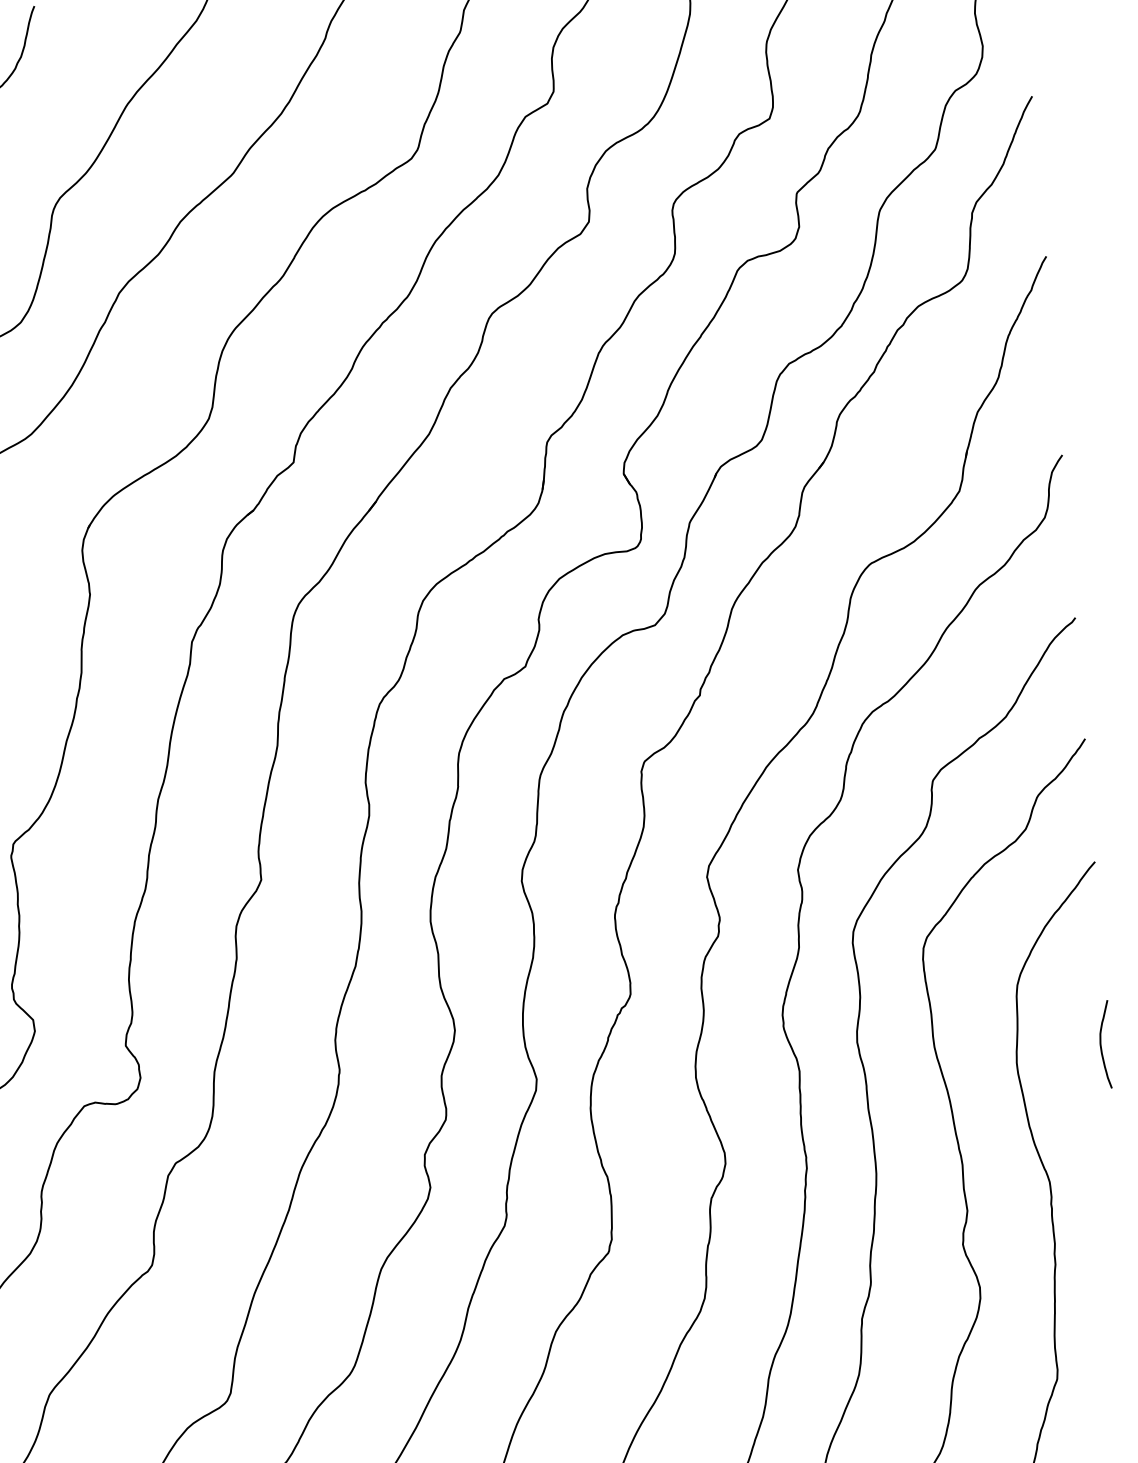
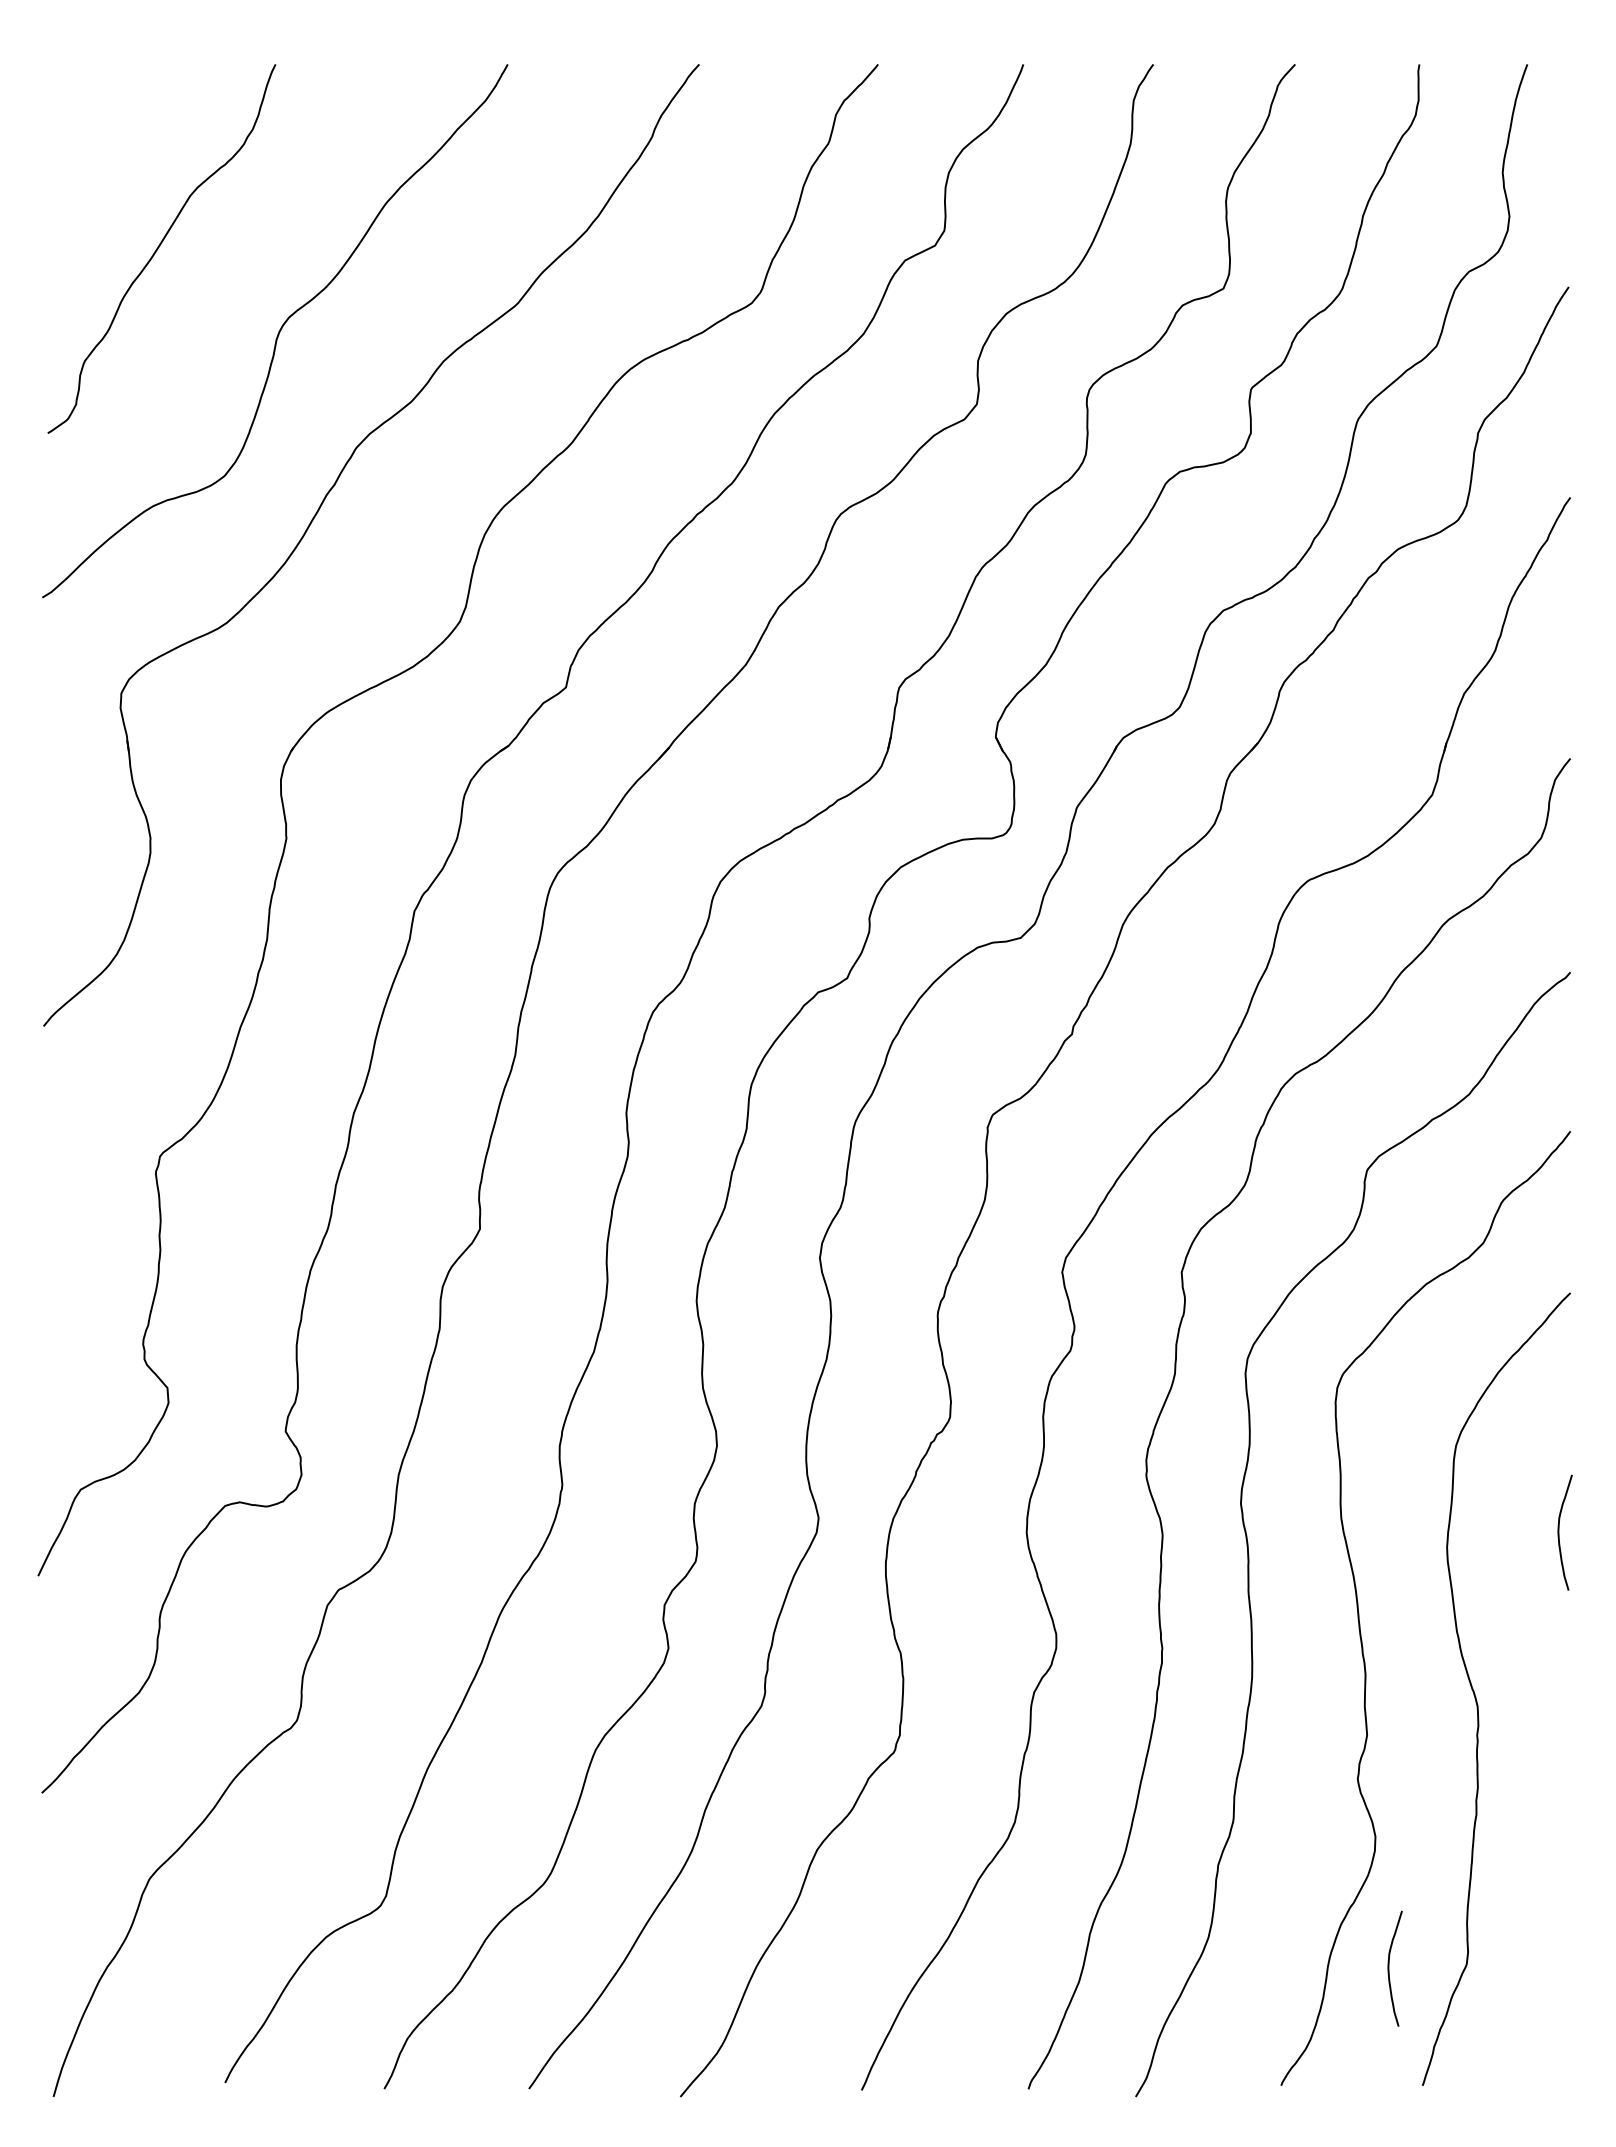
curve: (998, 1386) -> (1389, 1968), added

